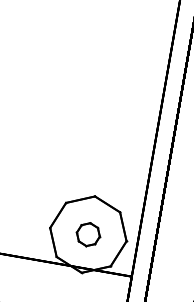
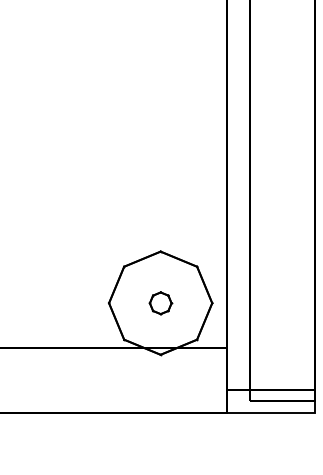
part: (88, 234) -> (160, 303), size x0.7

